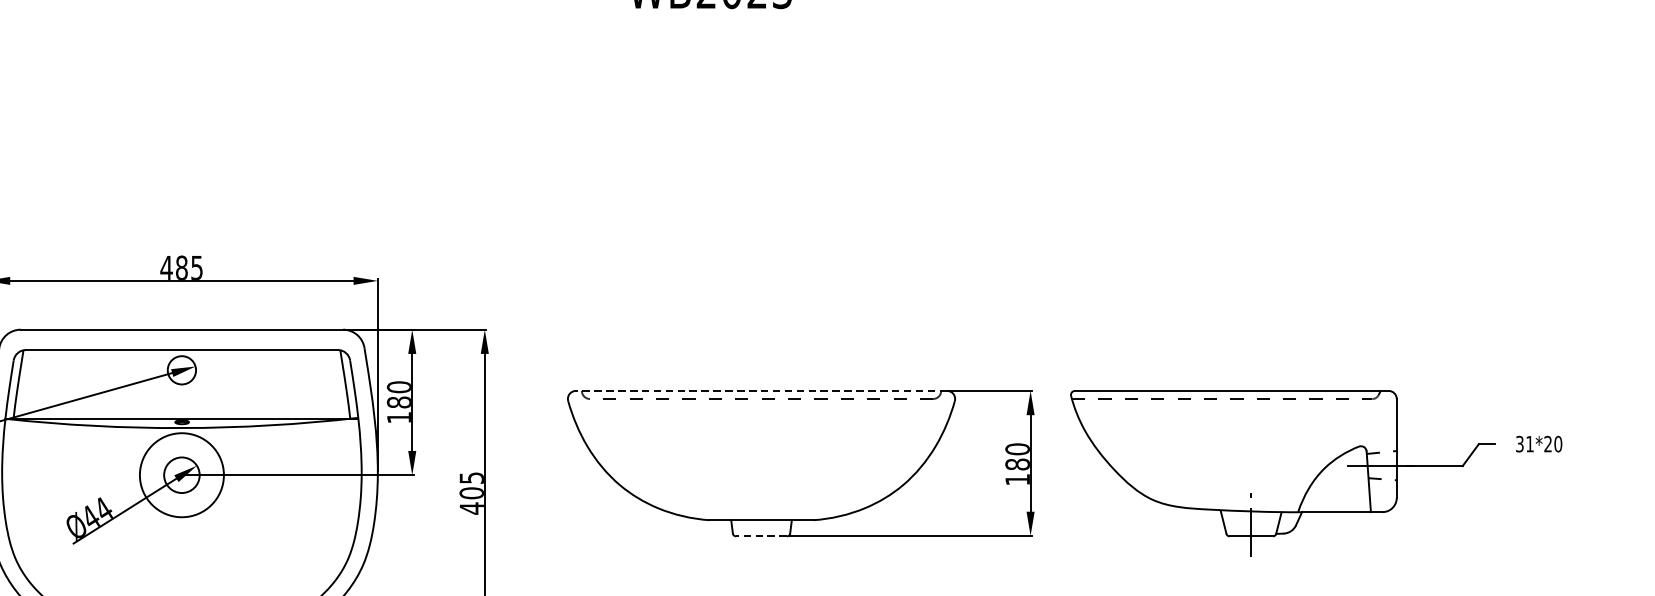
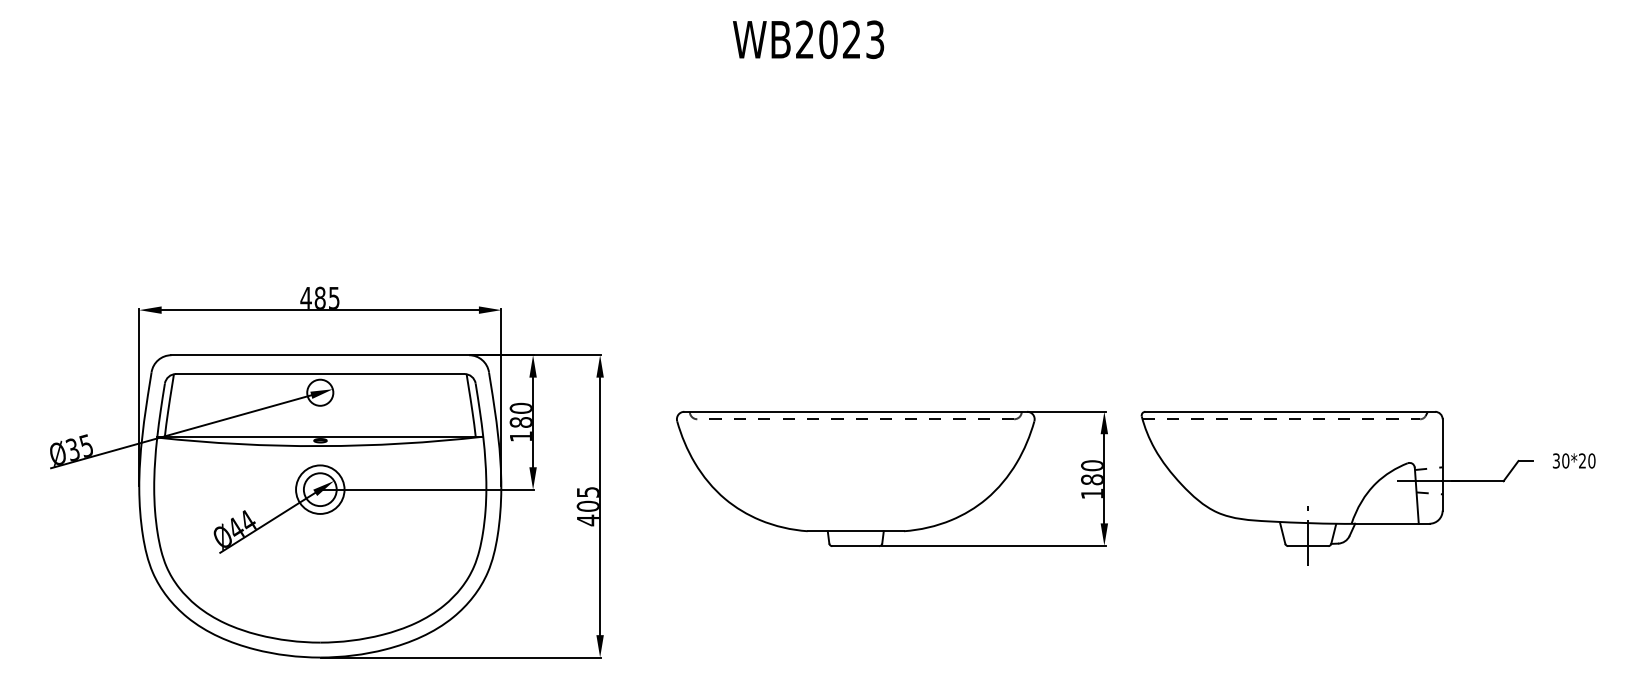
line: (761, 390) -> (855, 411), dashed -> solid
text: (1529, 443) -> (1565, 460), 31*20 -> 30*20
circle: (182, 475) -> (320, 489), size x0.62
line: (761, 536) -> (855, 546), dashed -> solid

